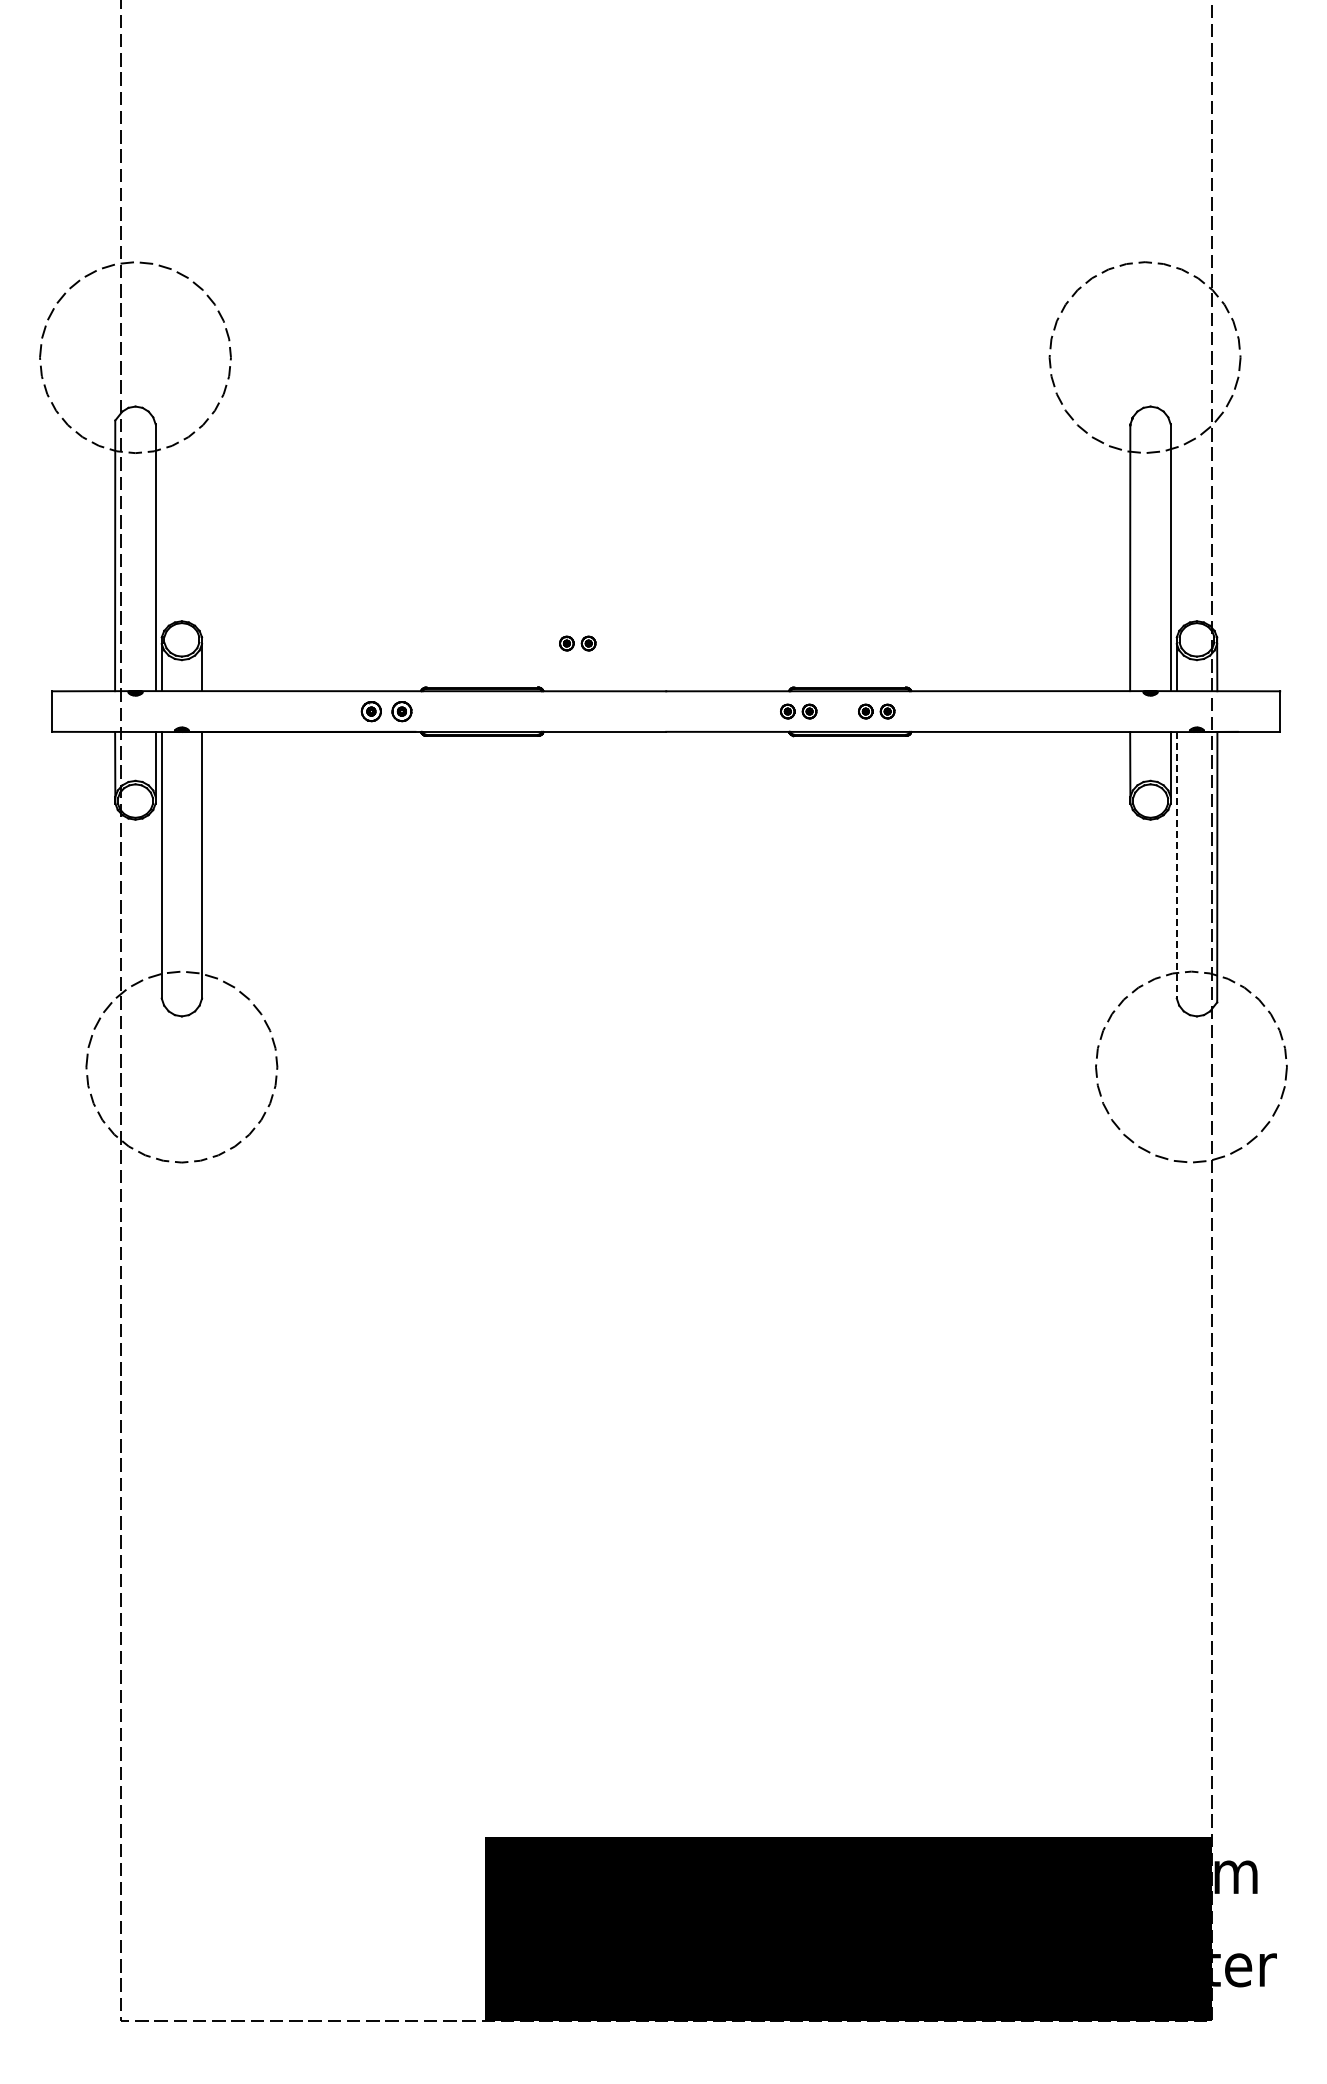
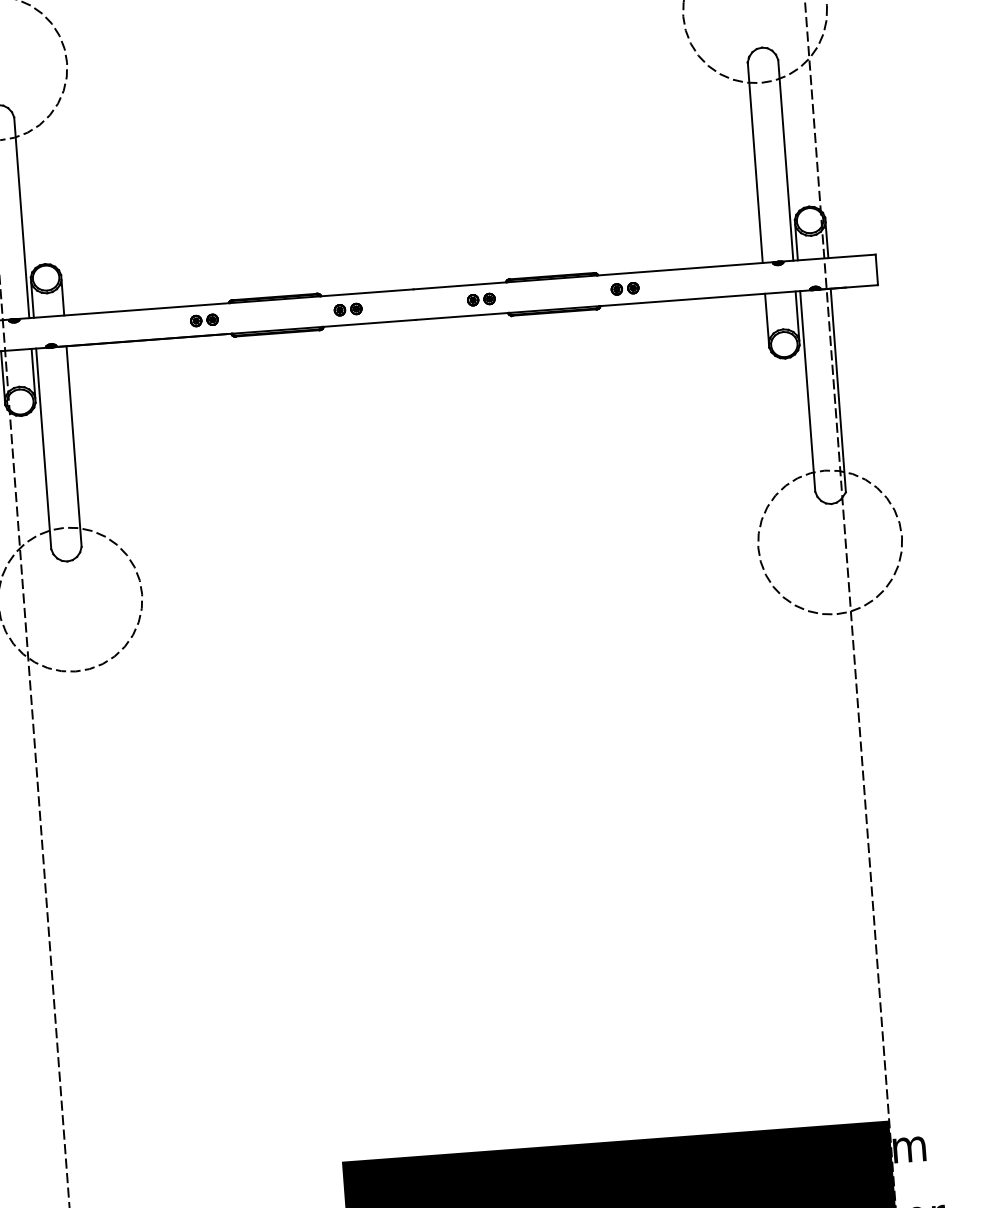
part: (577, 643) -> (347, 309), moved
part: (386, 711) -> (204, 320), size x0.71
part: (798, 711) -> (481, 299), moved
part: (876, 711) -> (624, 288), moved
line: (1176, 865) -> (807, 391), dashed -> solid

